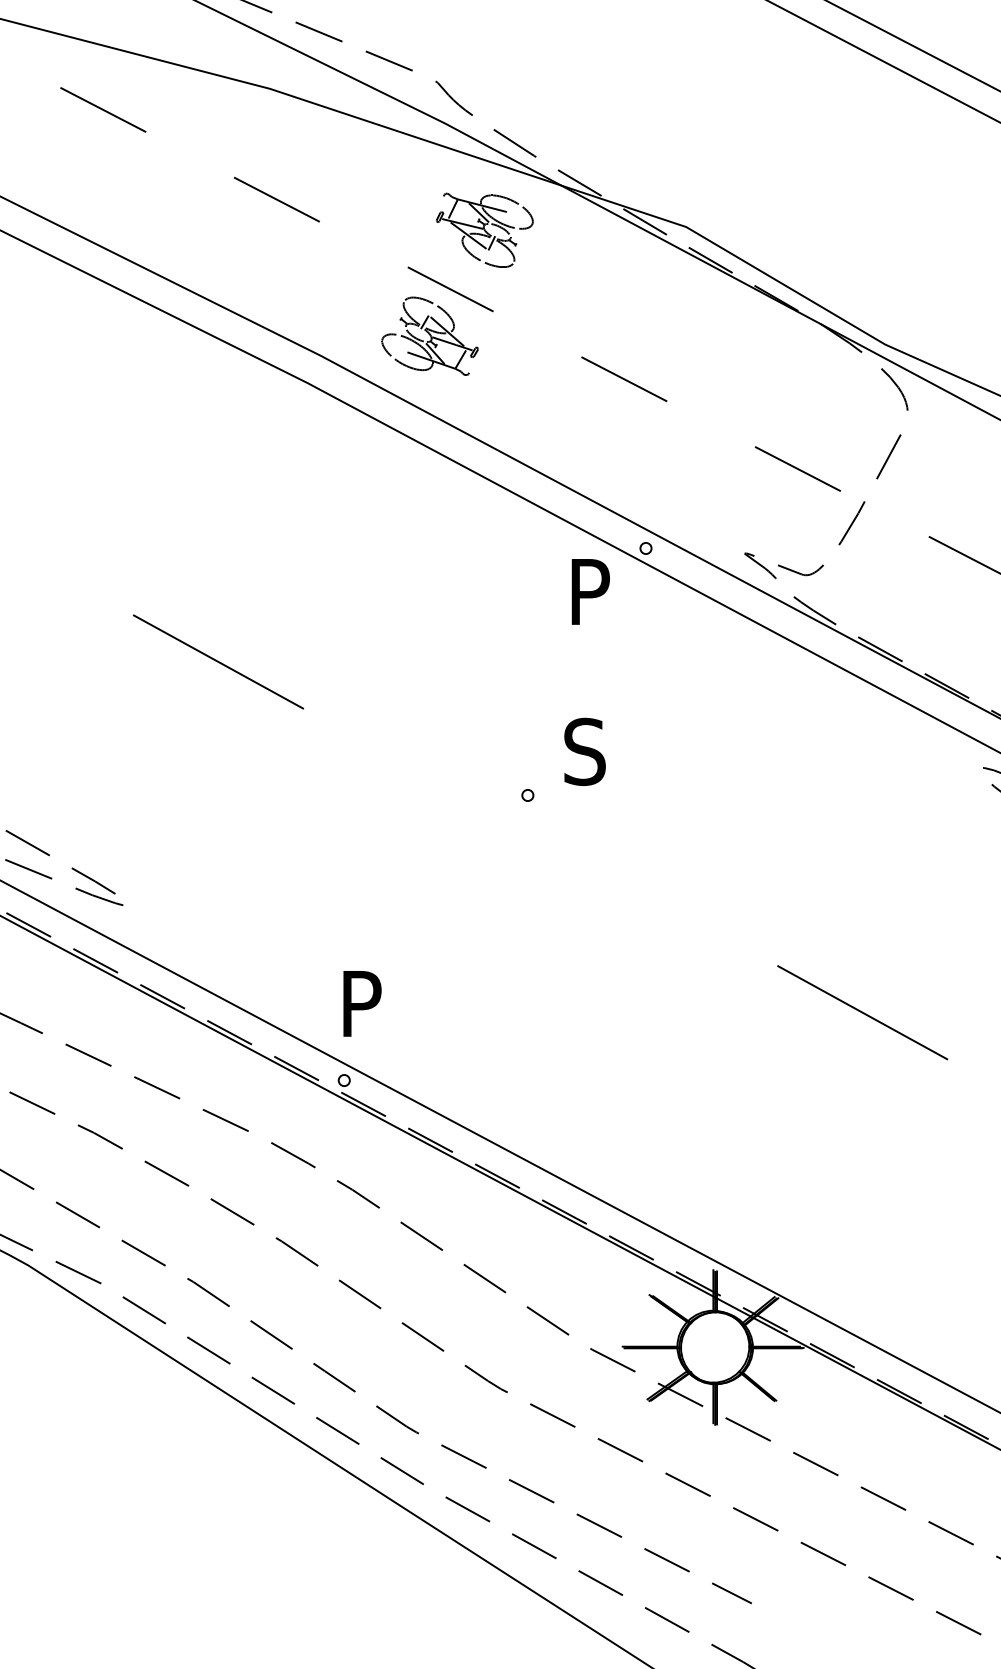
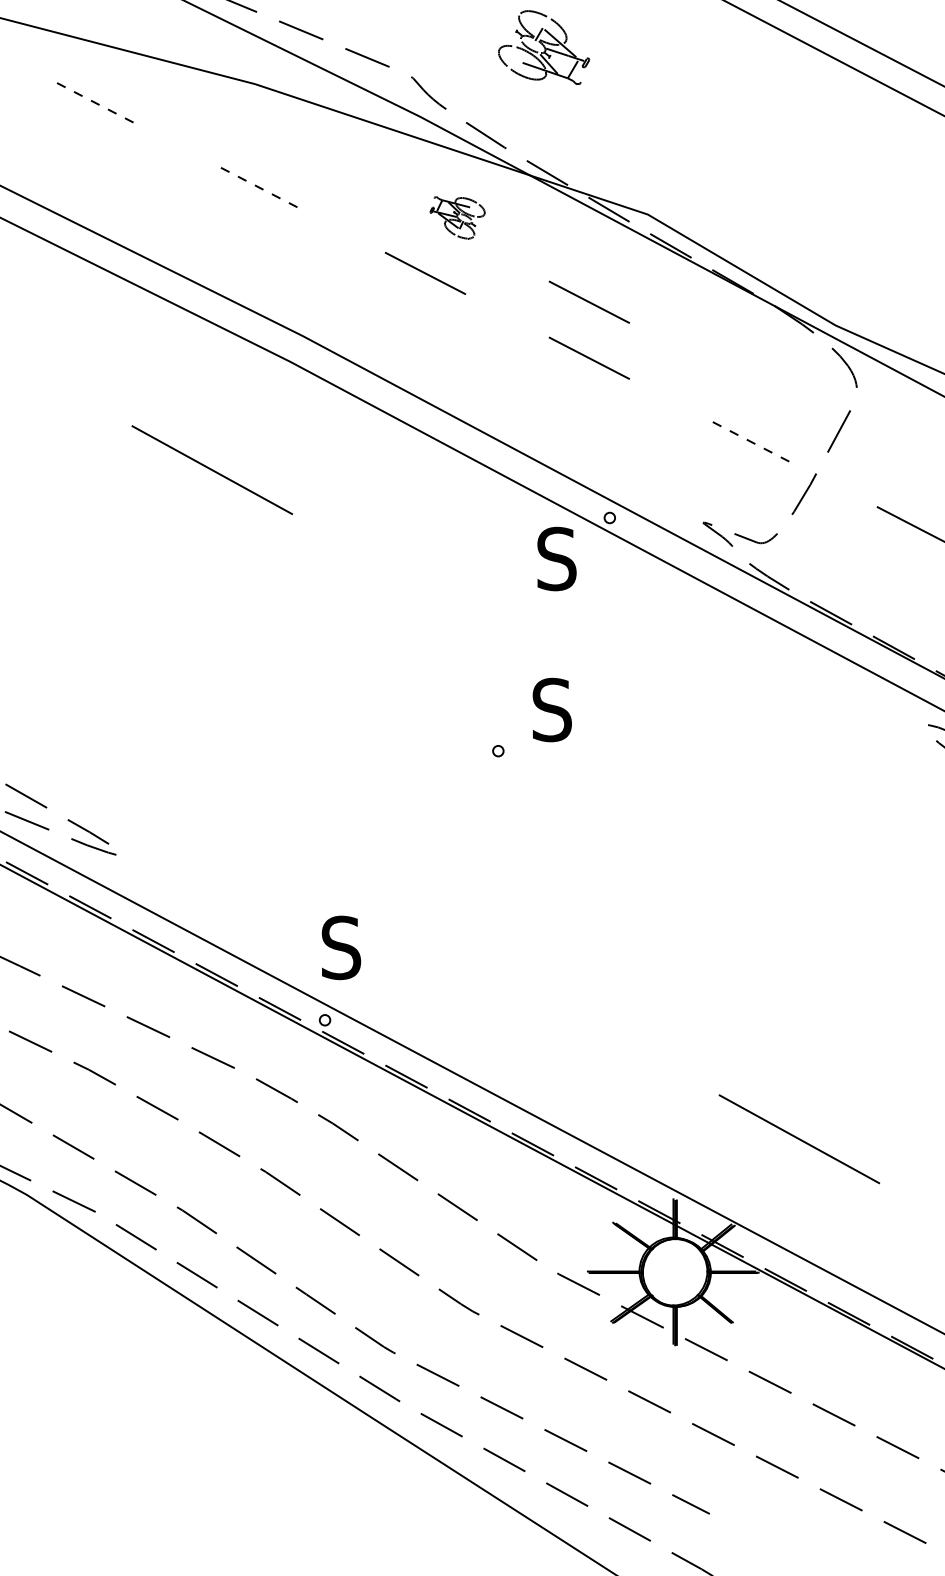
line: (103, 109) -> (97, 103), solid -> dashed
line: (276, 199) -> (261, 188), solid -> dashed
part: (484, 230) -> (457, 217), size x0.6
line: (623, 319) -> (588, 301), added
part: (430, 336) -> (544, 47), moved
line: (798, 469) -> (753, 443), solid -> dashed
text: (589, 591) -> (556, 558), P -> S
line: (218, 662) -> (212, 470), moved
text: (361, 1003) -> (341, 947), P -> S
line: (862, 1012) -> (799, 1139), moved

